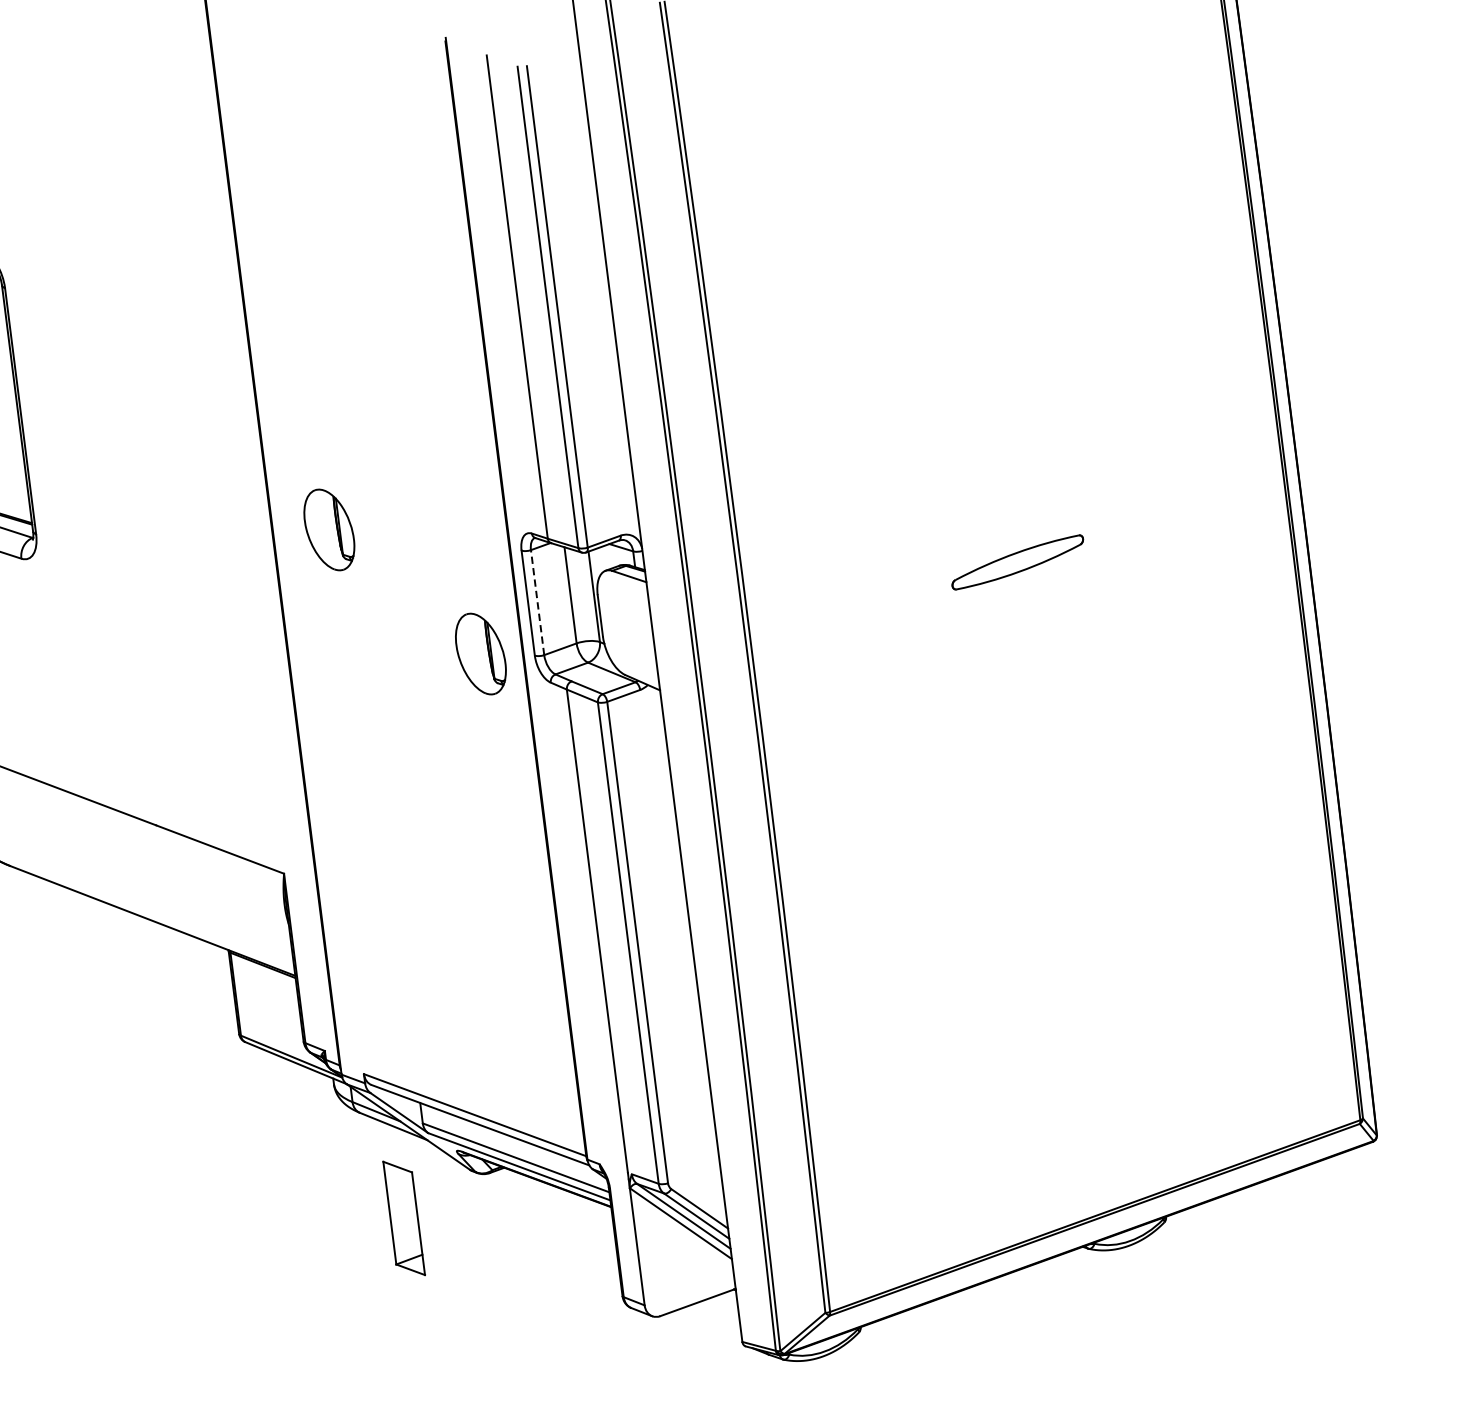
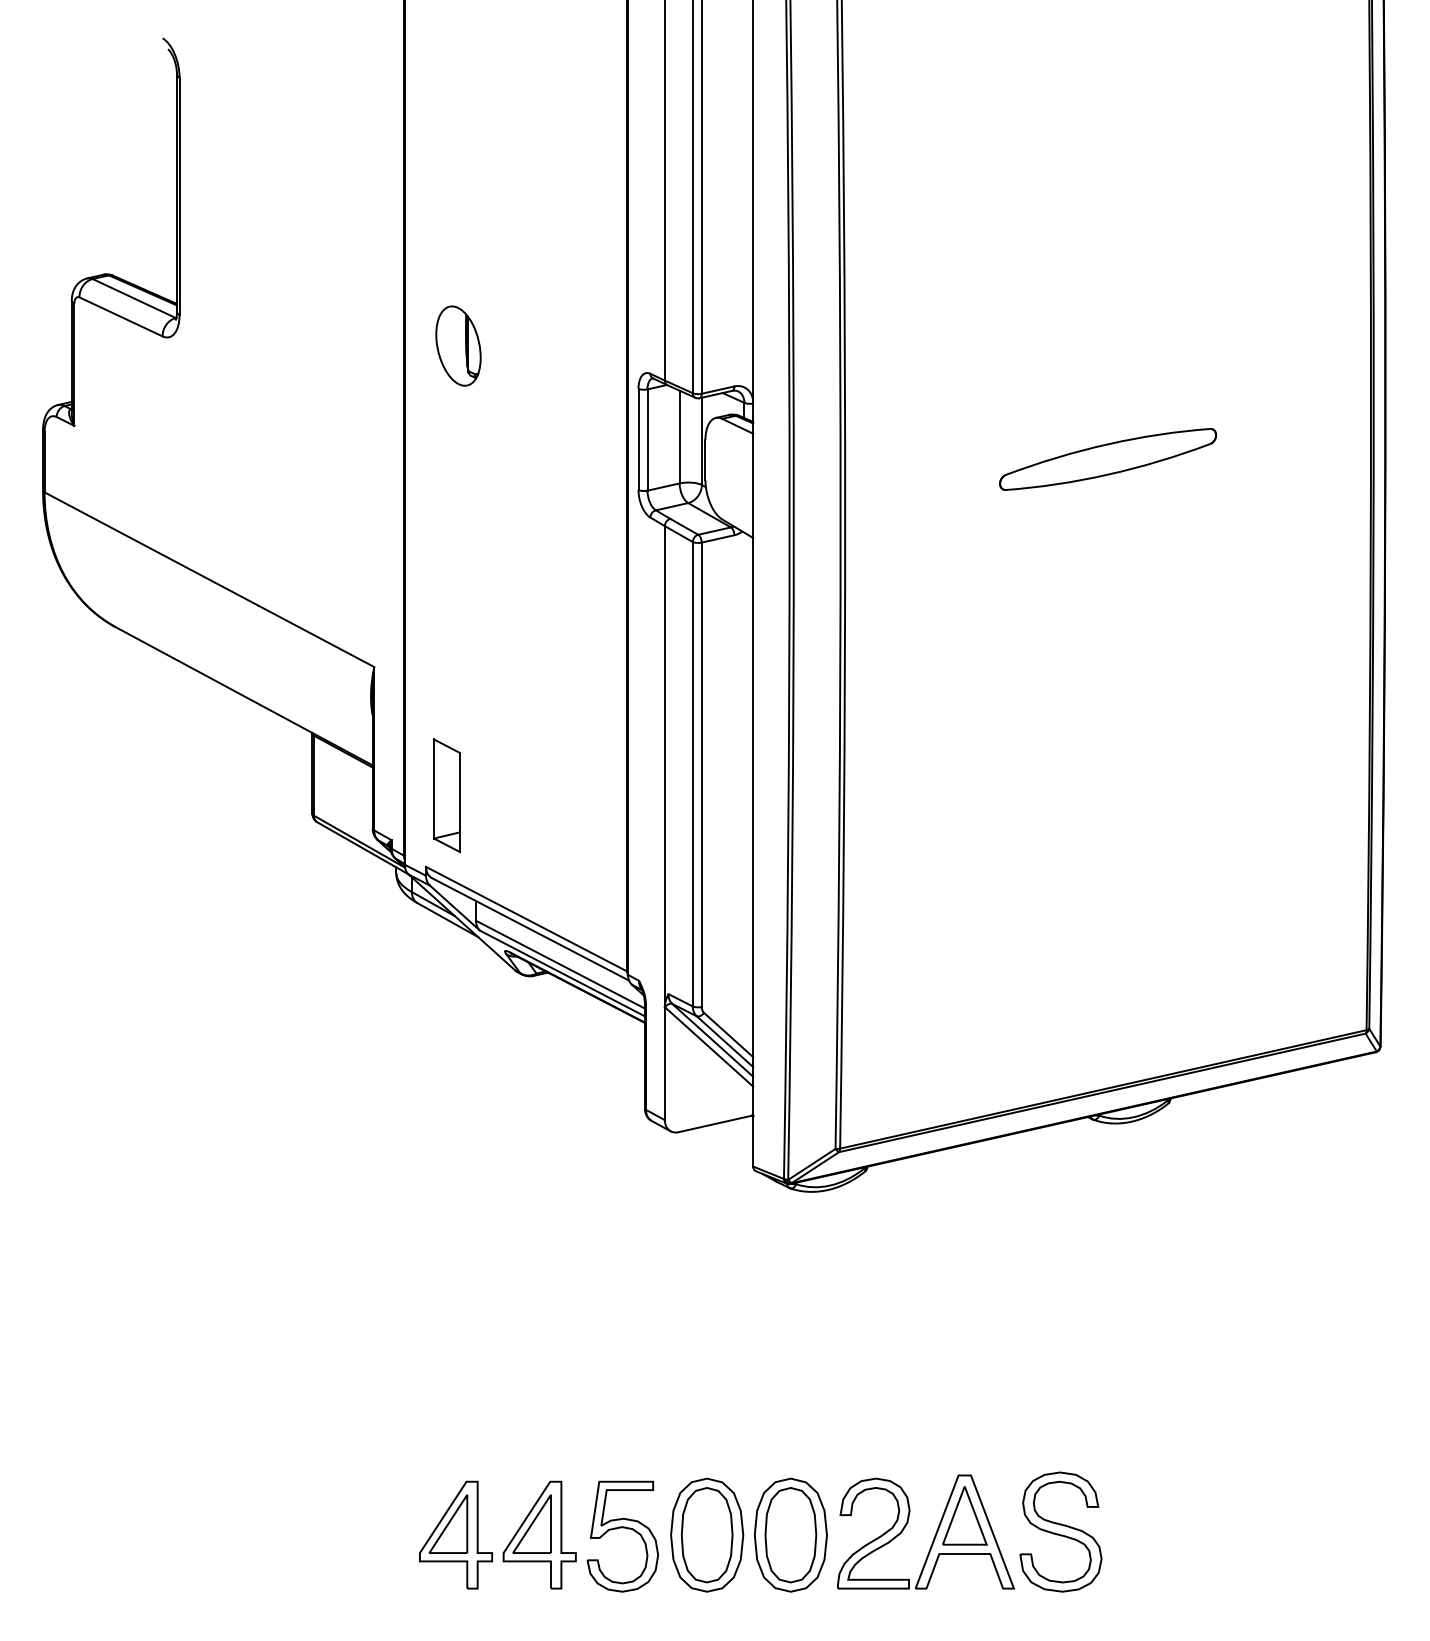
part: (1018, 562) -> (1108, 459), size x1.67
line: (537, 603) -> (647, 440), dashed -> solid
part: (480, 653) -> (587, 481), removed
part: (403, 1218) -> (446, 795), moved

